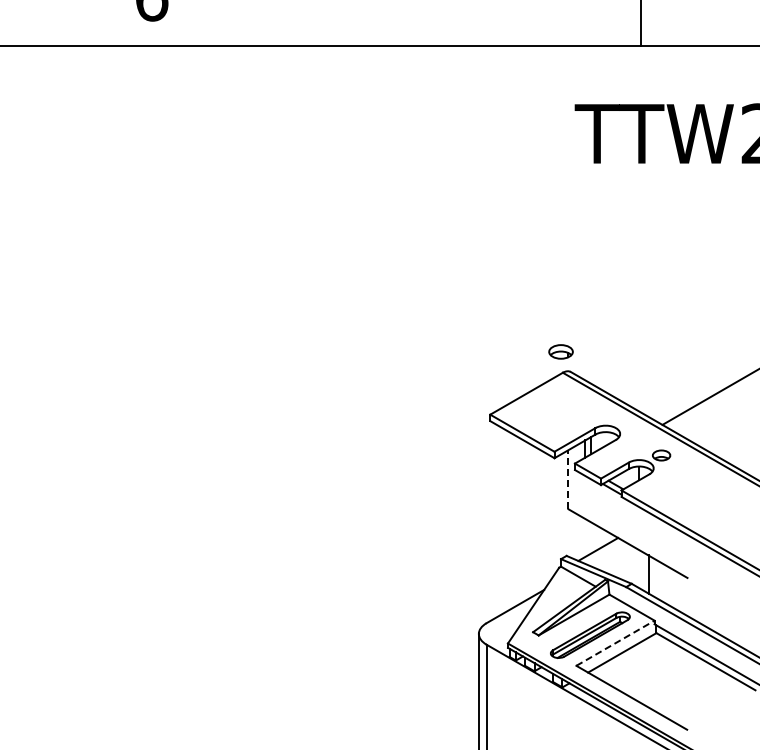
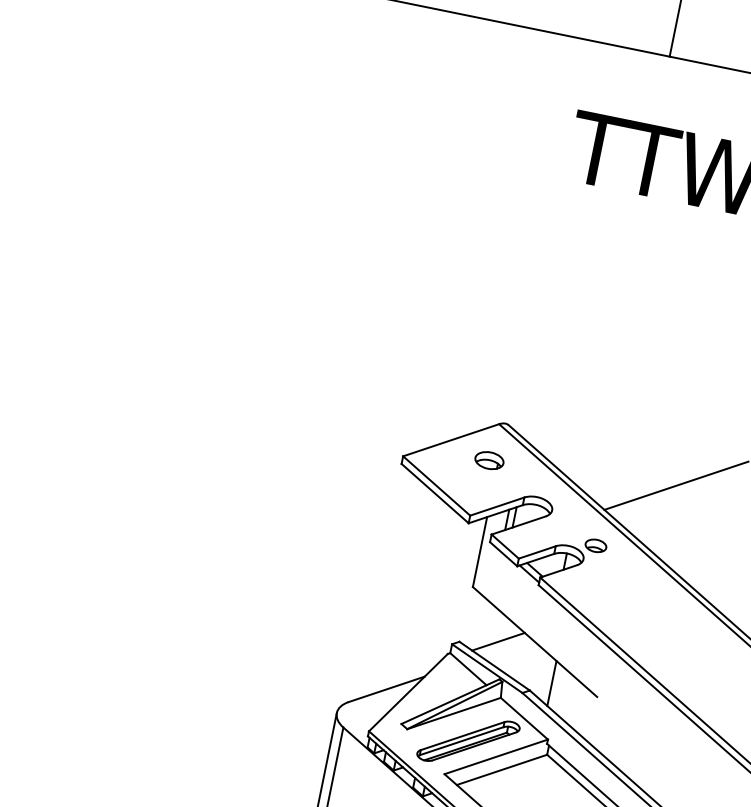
part: (560, 351) -> (488, 459), moved
line: (568, 479) -> (480, 551), dashed -> solid
line: (615, 642) -> (496, 755), dashed -> solid

